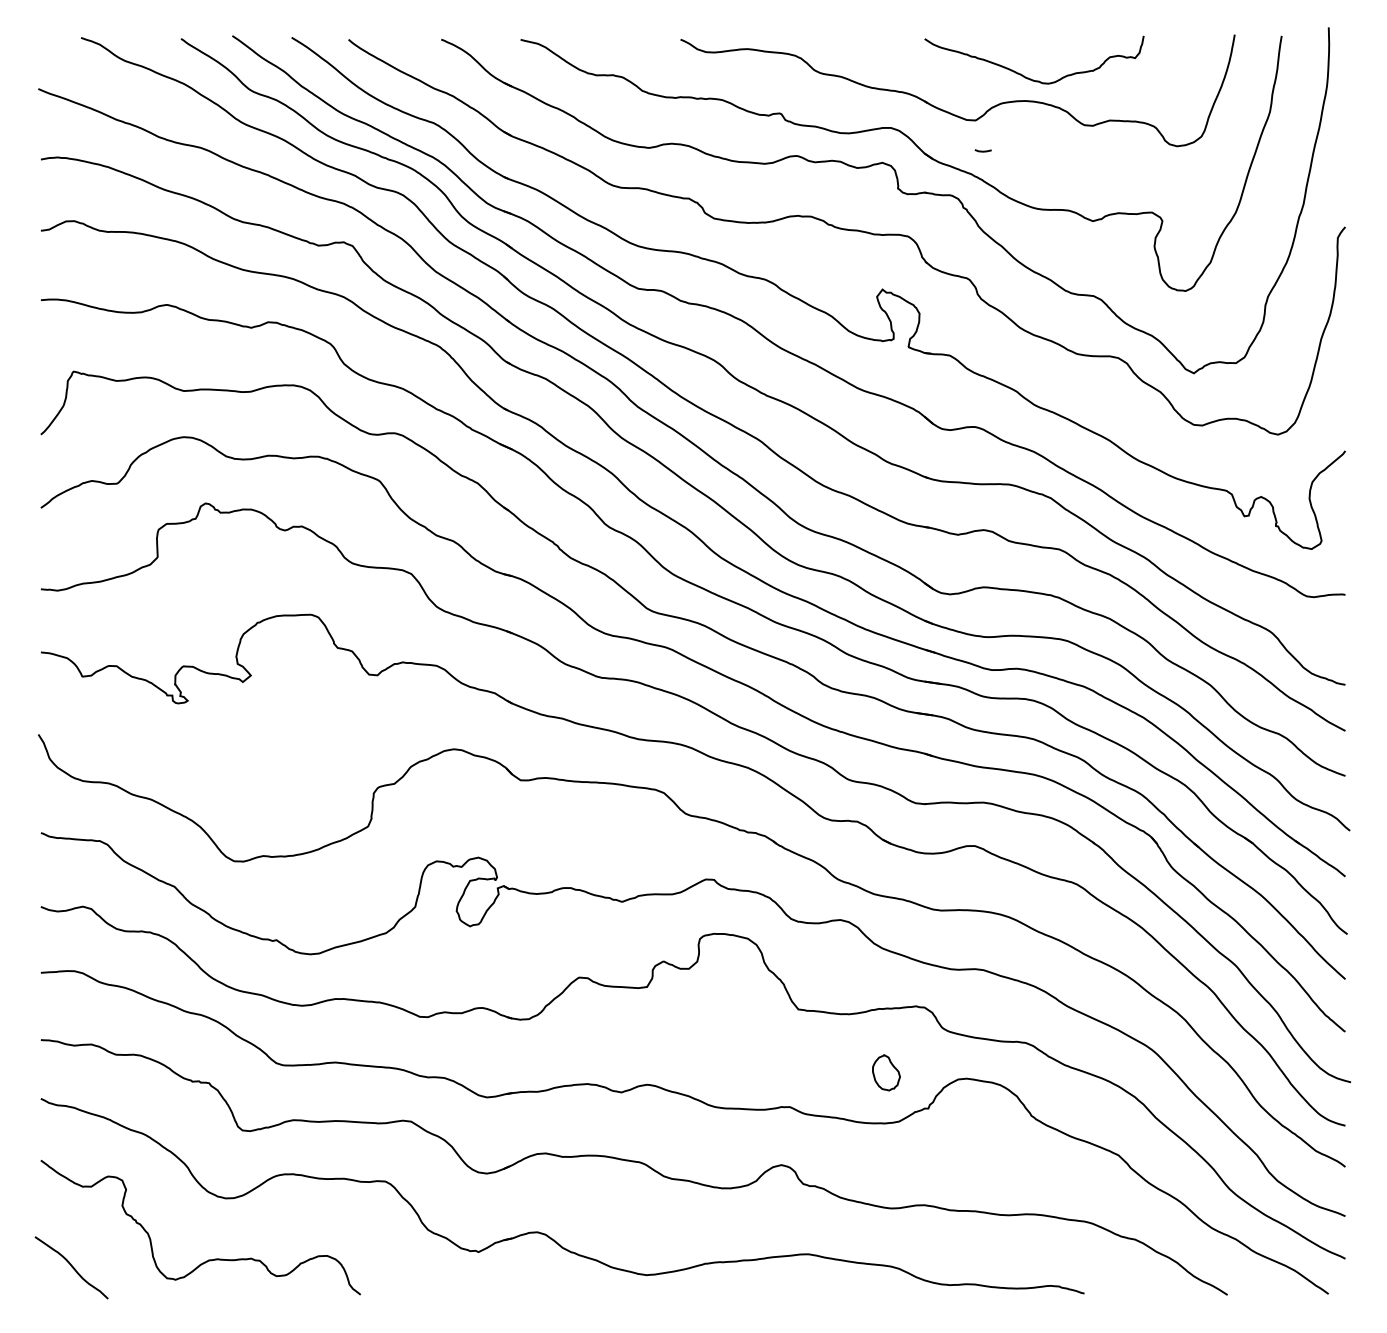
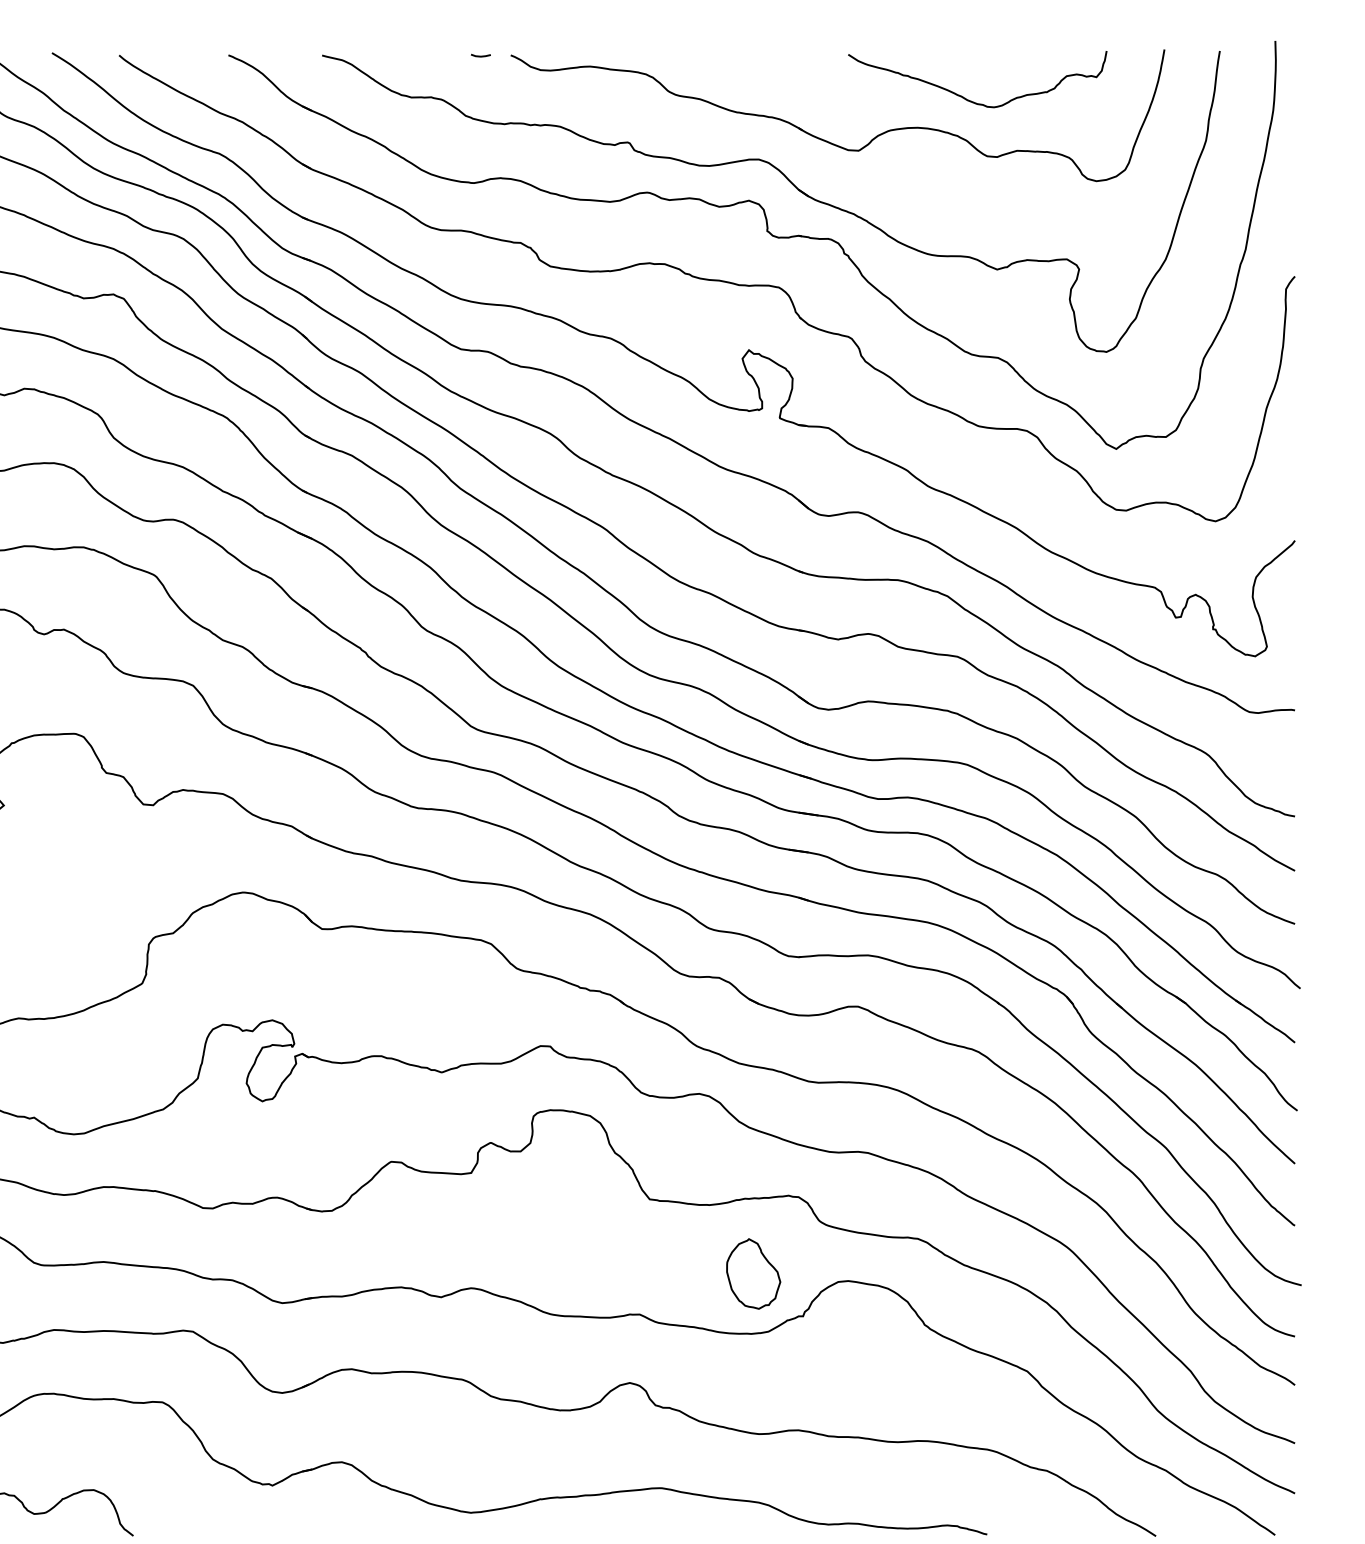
curve: (1024, 75) -> (965, 97), moved
line: (982, 150) -> (479, 55), moved
part: (886, 1072) -> (753, 1273), size x1.67

